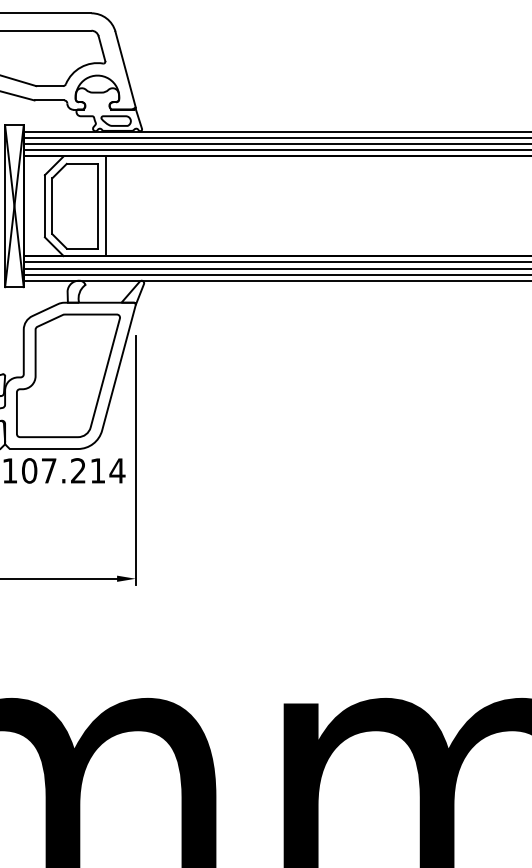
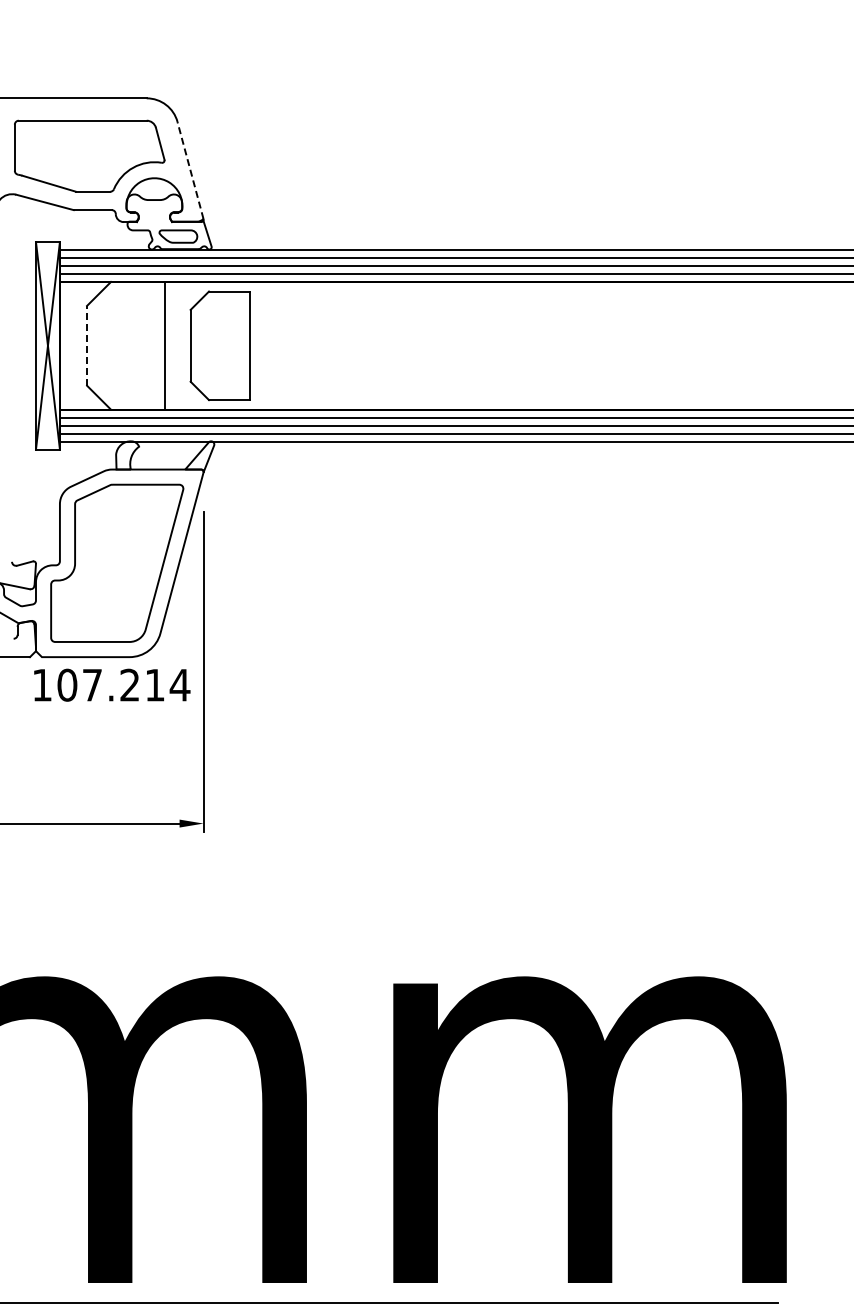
line: (125, 69) -> (190, 170), solid -> dashed
line: (45, 206) -> (87, 345), solid -> dashed
part: (74, 206) -> (219, 345), moved

